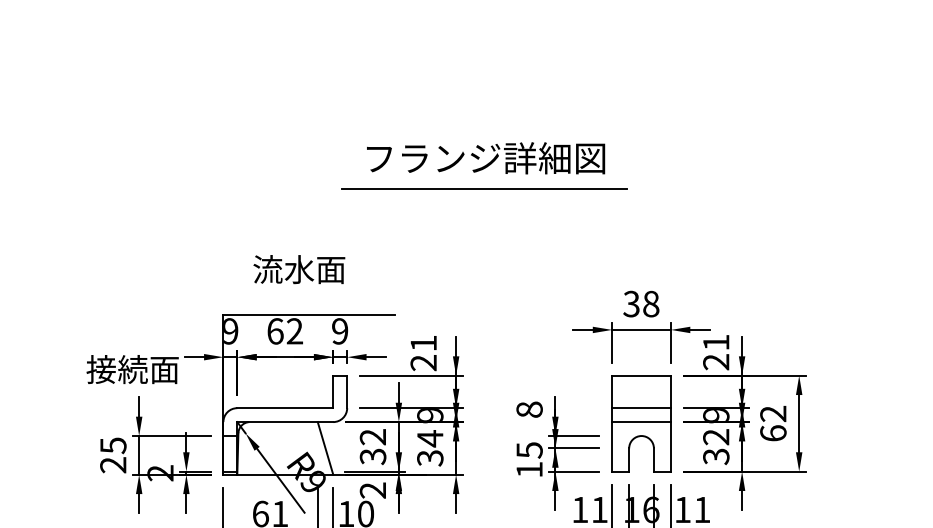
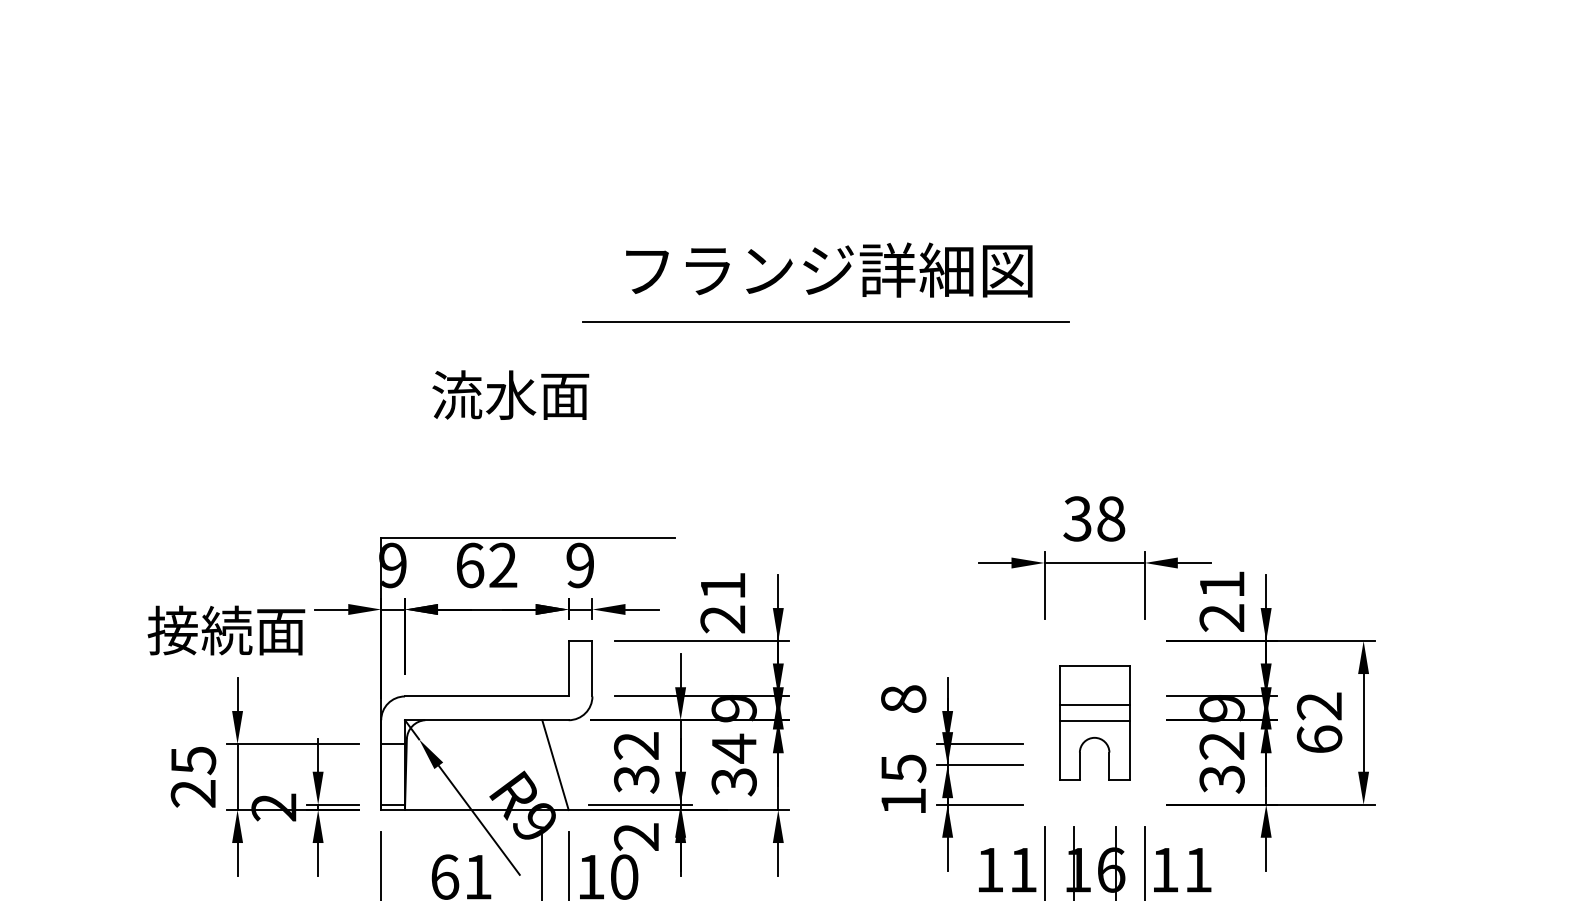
text: (299, 269) -> (511, 395), moved
part: (641, 423) -> (1094, 722), size x0.7

